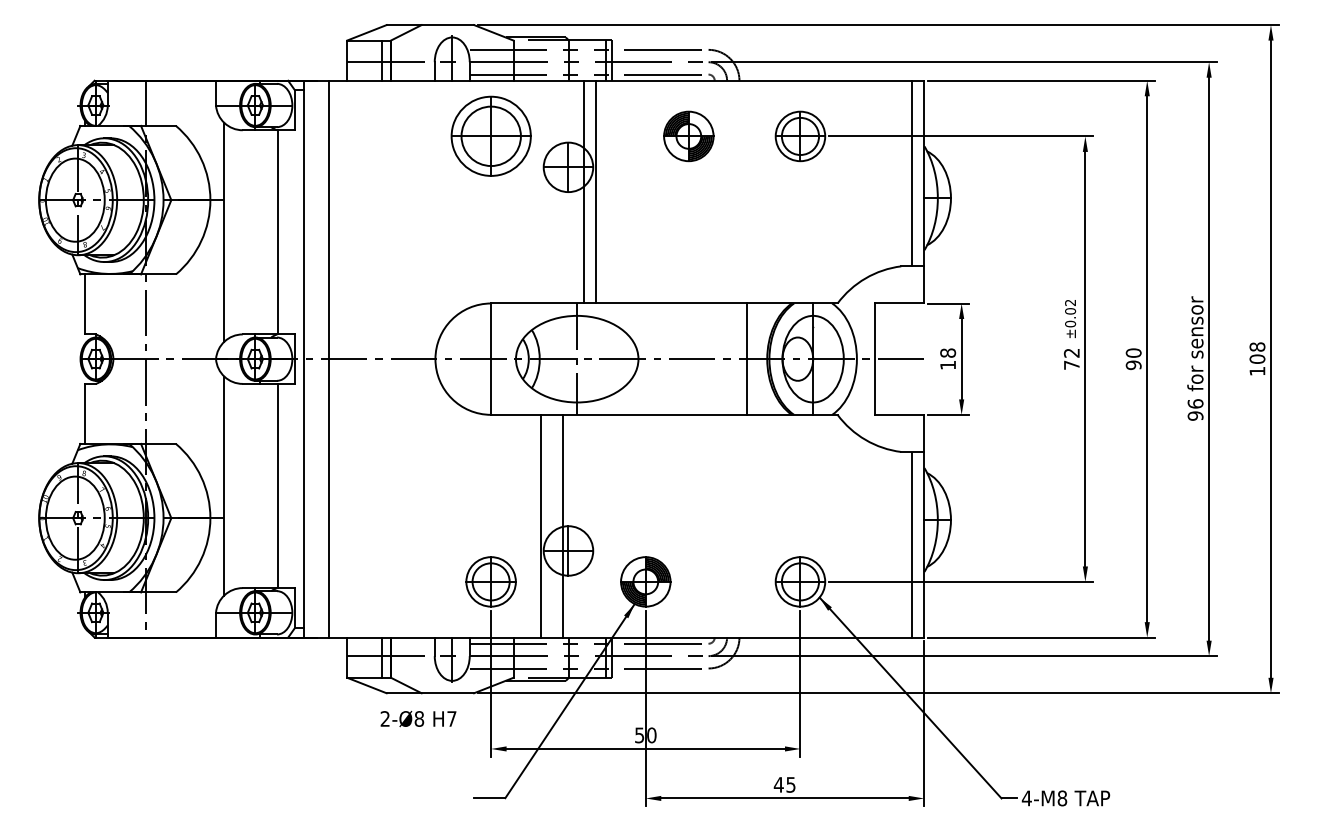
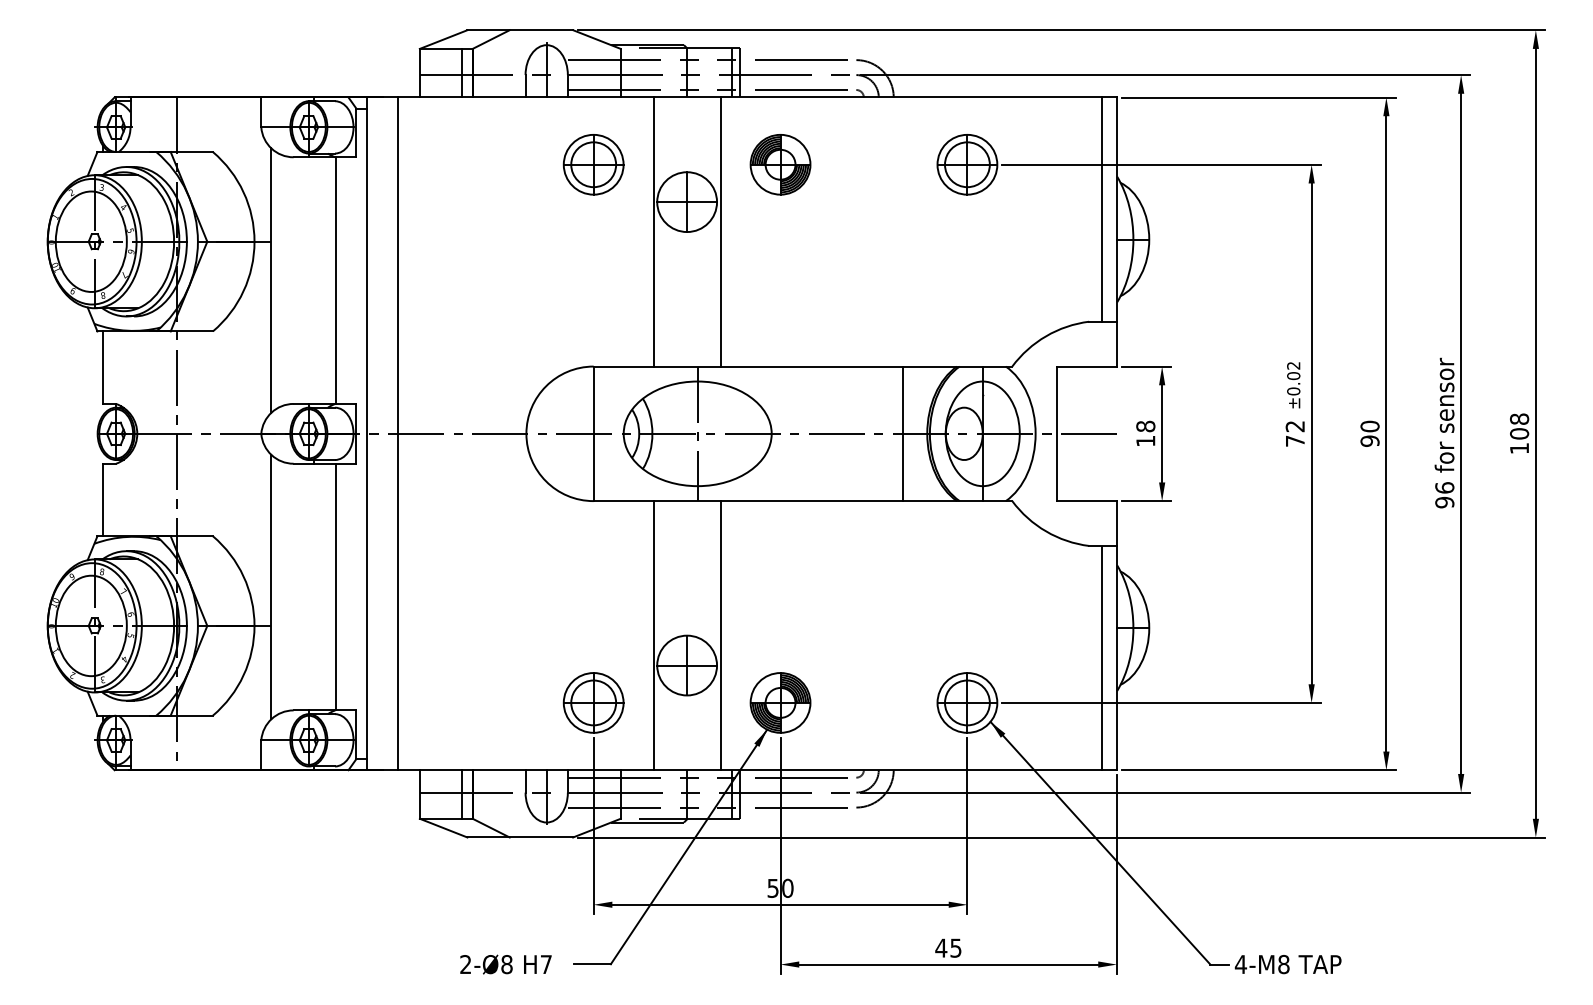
part: (490, 136) -> (593, 164), size x0.62
part: (688, 136) -> (780, 164), moved
line: (583, 191) -> (653, 231), moved
line: (562, 526) -> (720, 635), moved
text: (418, 718) -> (505, 964), moved

